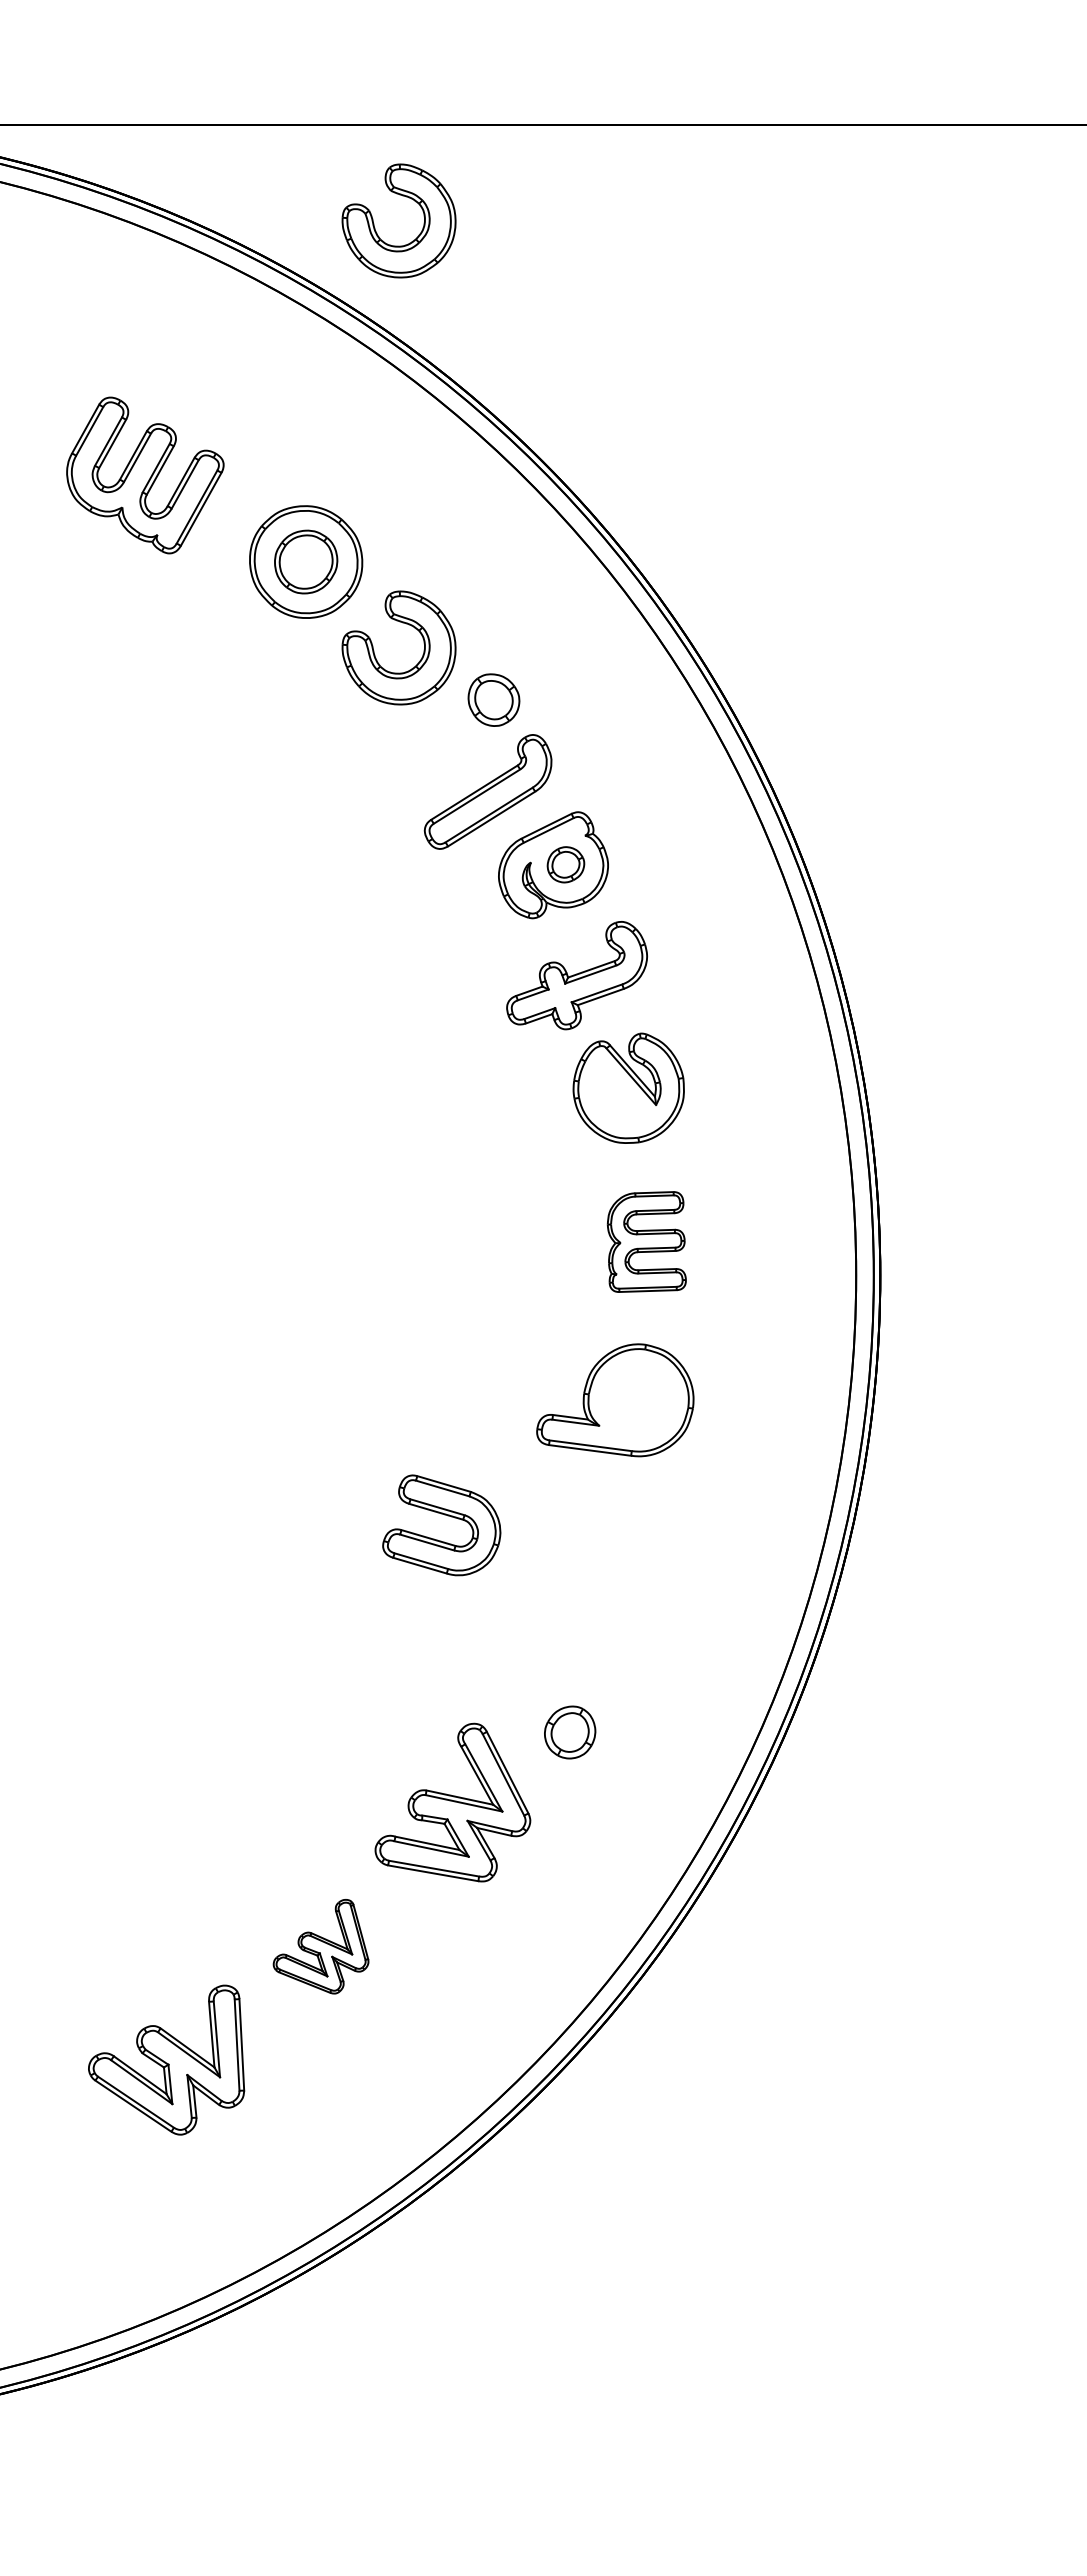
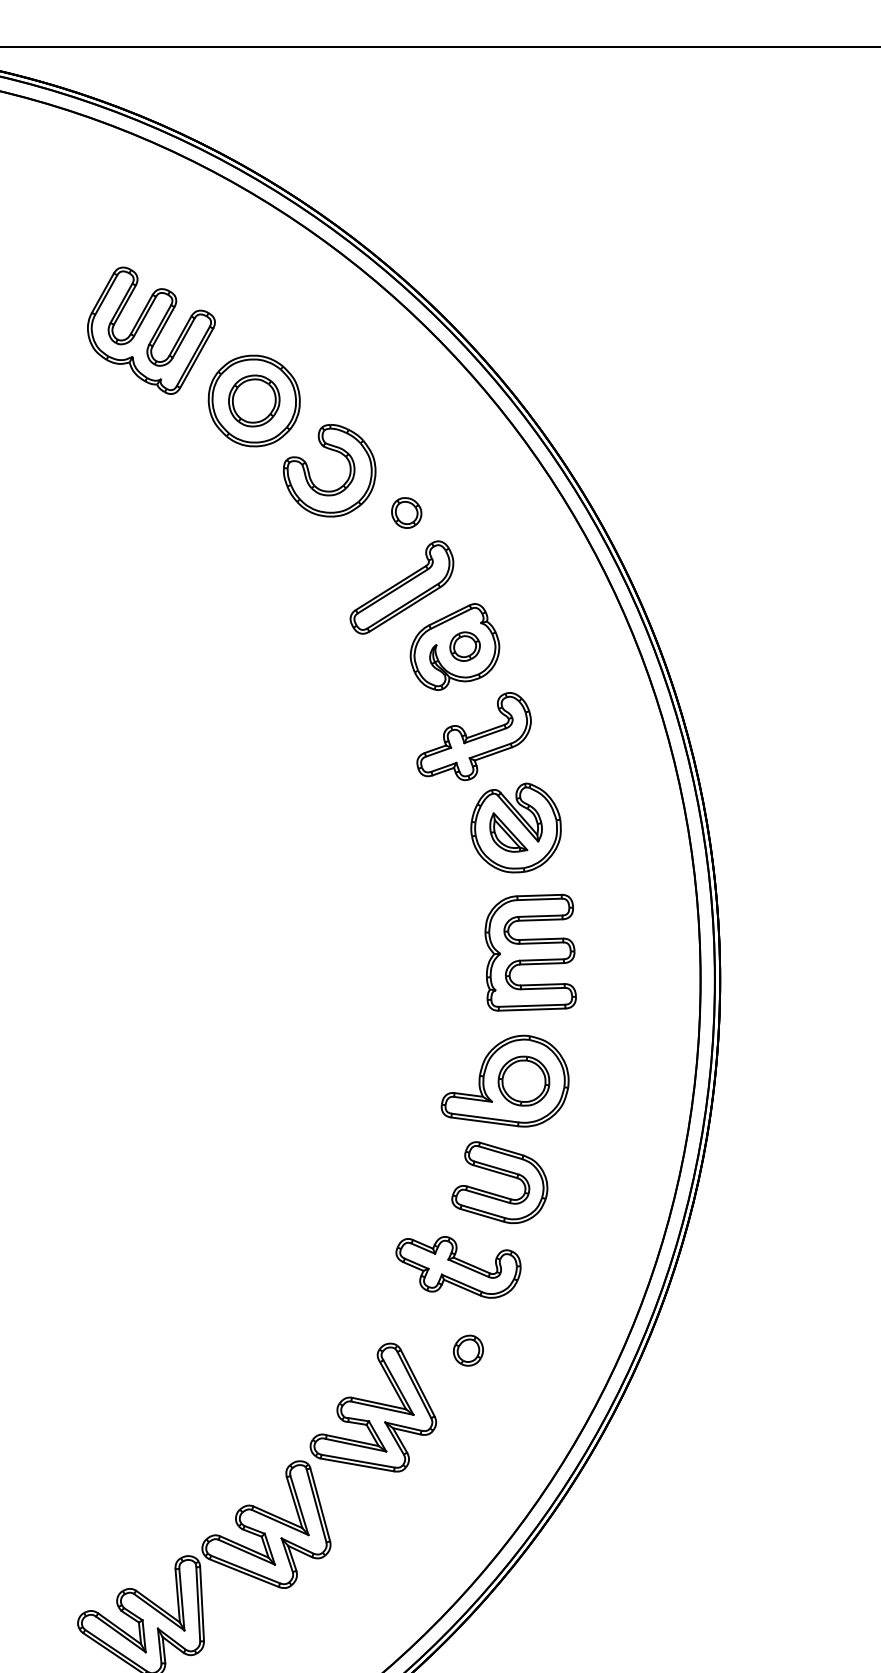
part: (375, 227) -> (310, 129), removed
part: (145, 475) -> (151, 330), moved
part: (493, 699) -> (406, 512), size x0.71
part: (619, 1093) -> (508, 832), added
part: (646, 1241) -> (530, 952), size x1.43
part: (638, 1400) -> (523, 1081), added
part: (444, 1515) -> (502, 1174), moved
part: (557, 1629) -> (458, 1267), added
part: (569, 1732) -> (467, 1350), size x0.71
part: (320, 1946) -> (265, 1524), size x1.67

